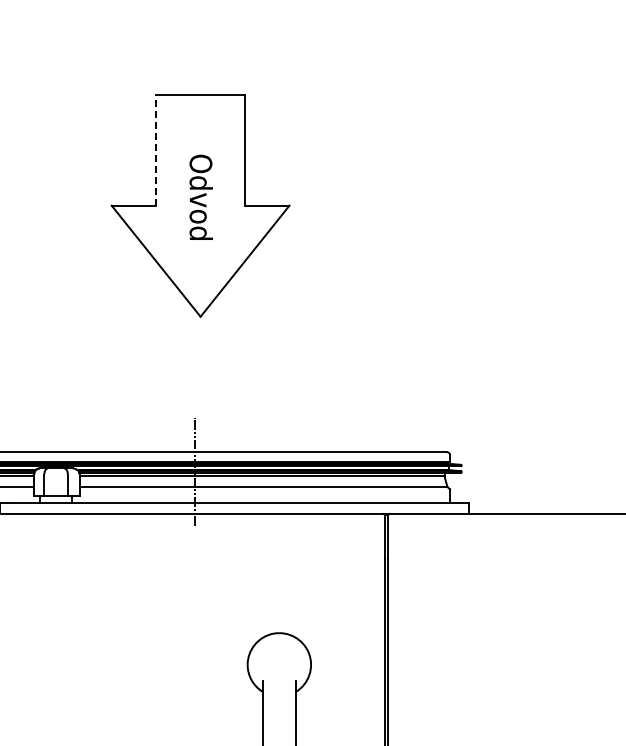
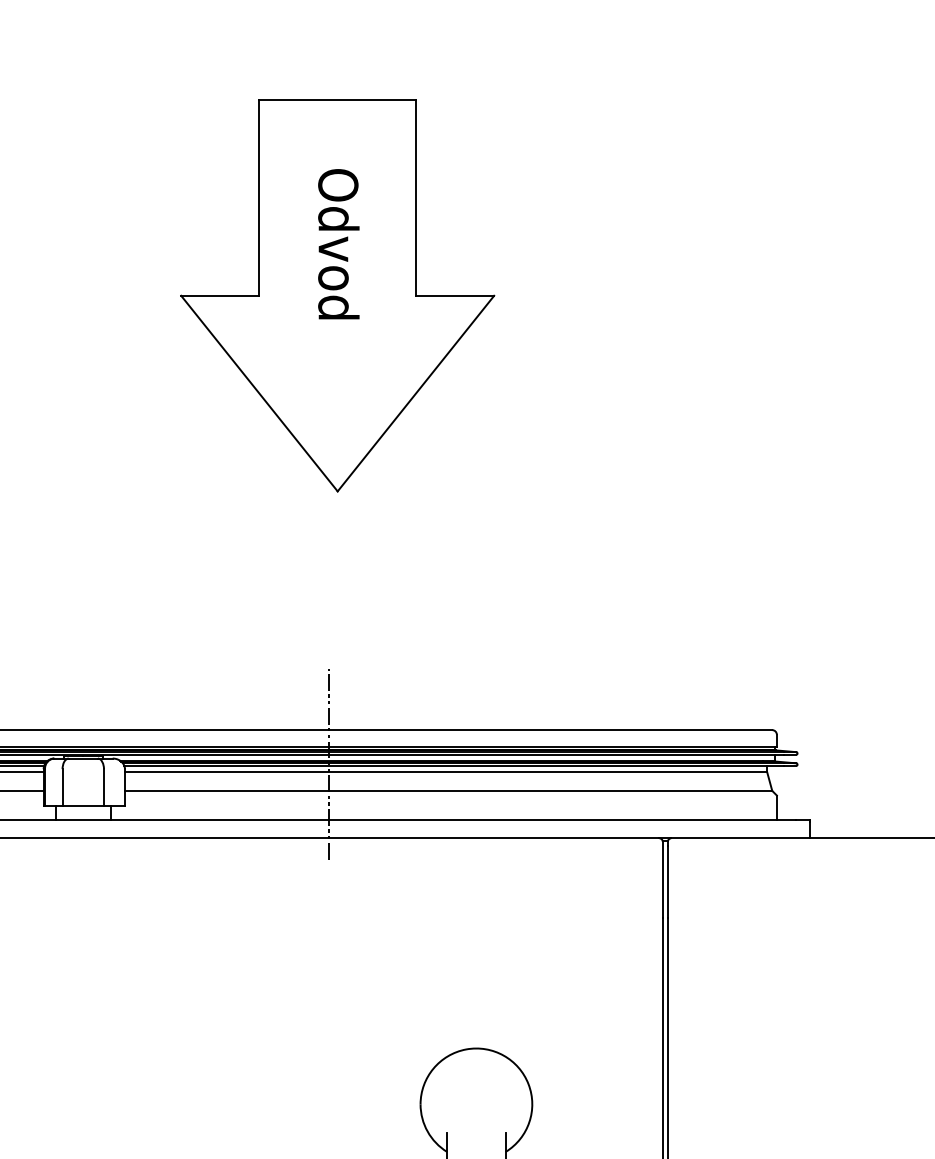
line: (156, 150) -> (260, 198), dashed -> solid
text: (200, 196) -> (337, 242), moved

